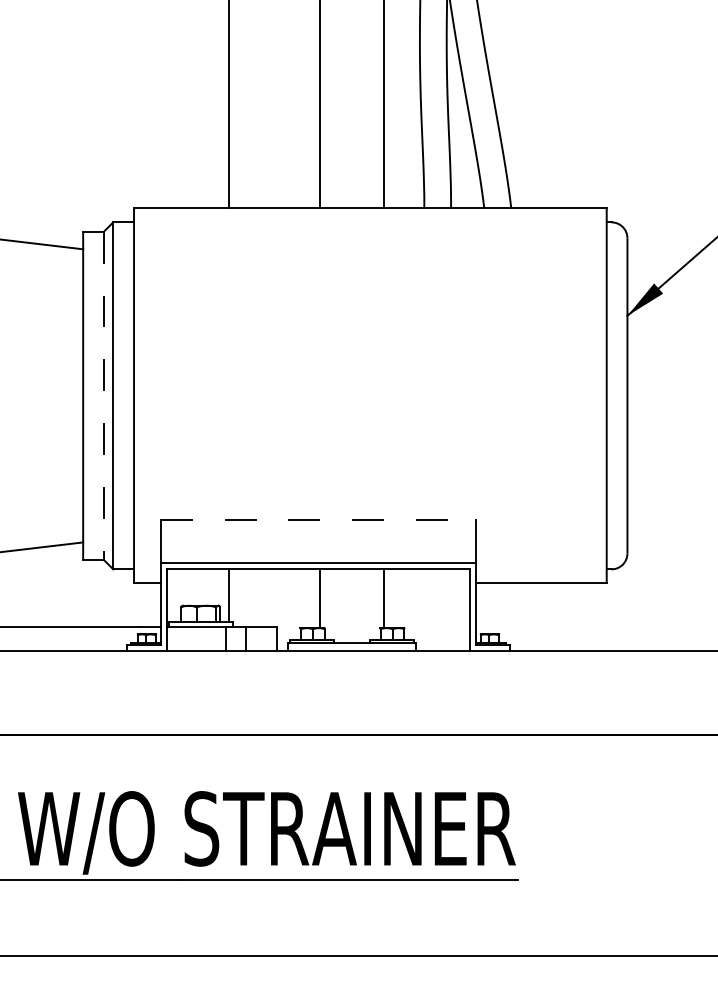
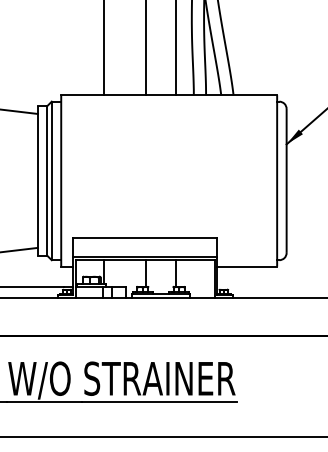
line: (103, 394) -> (47, 180), dashed -> solid
line: (318, 519) -> (145, 237), dashed -> solid

